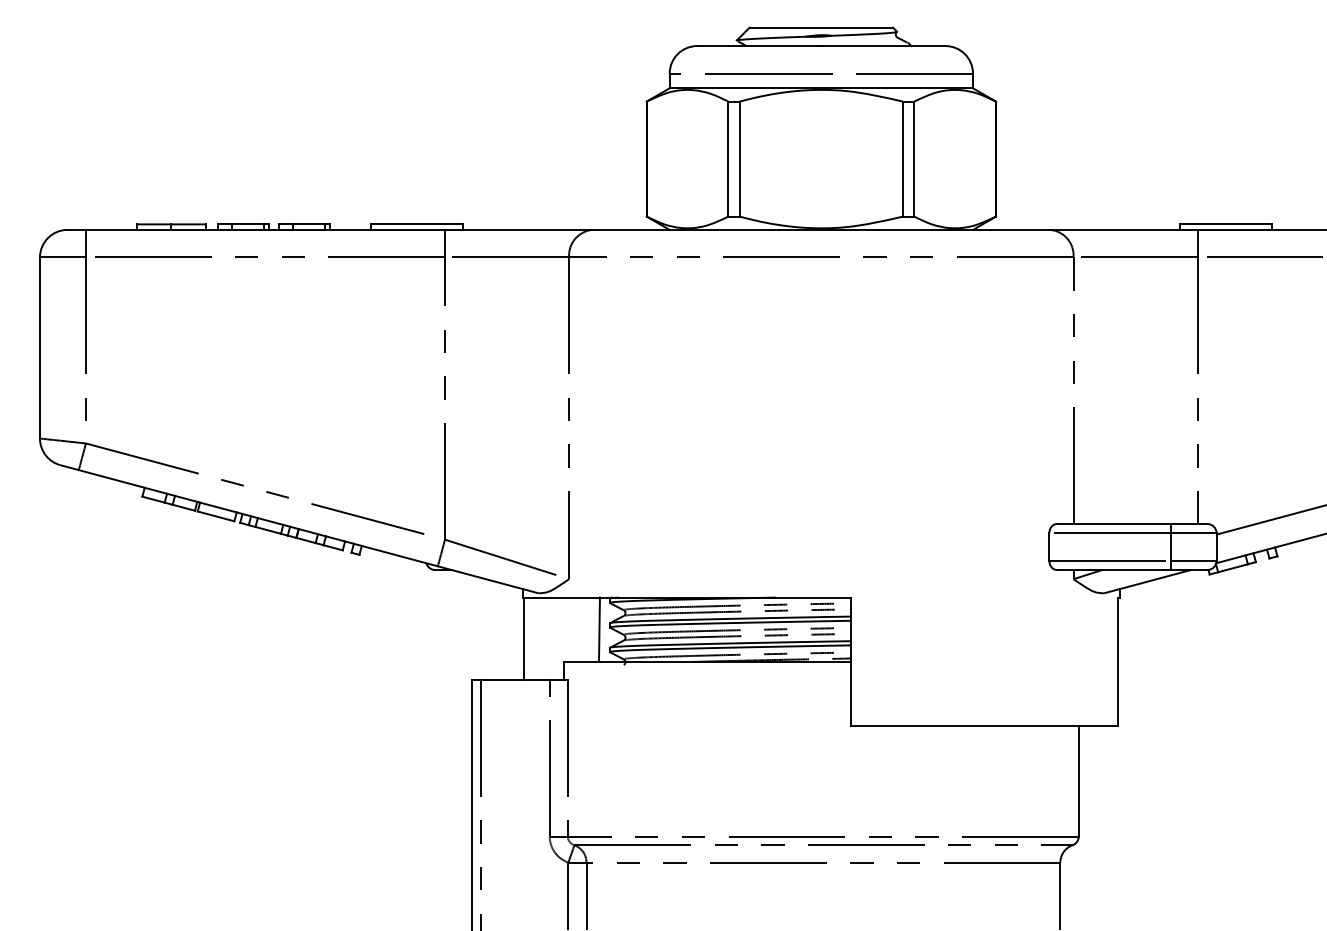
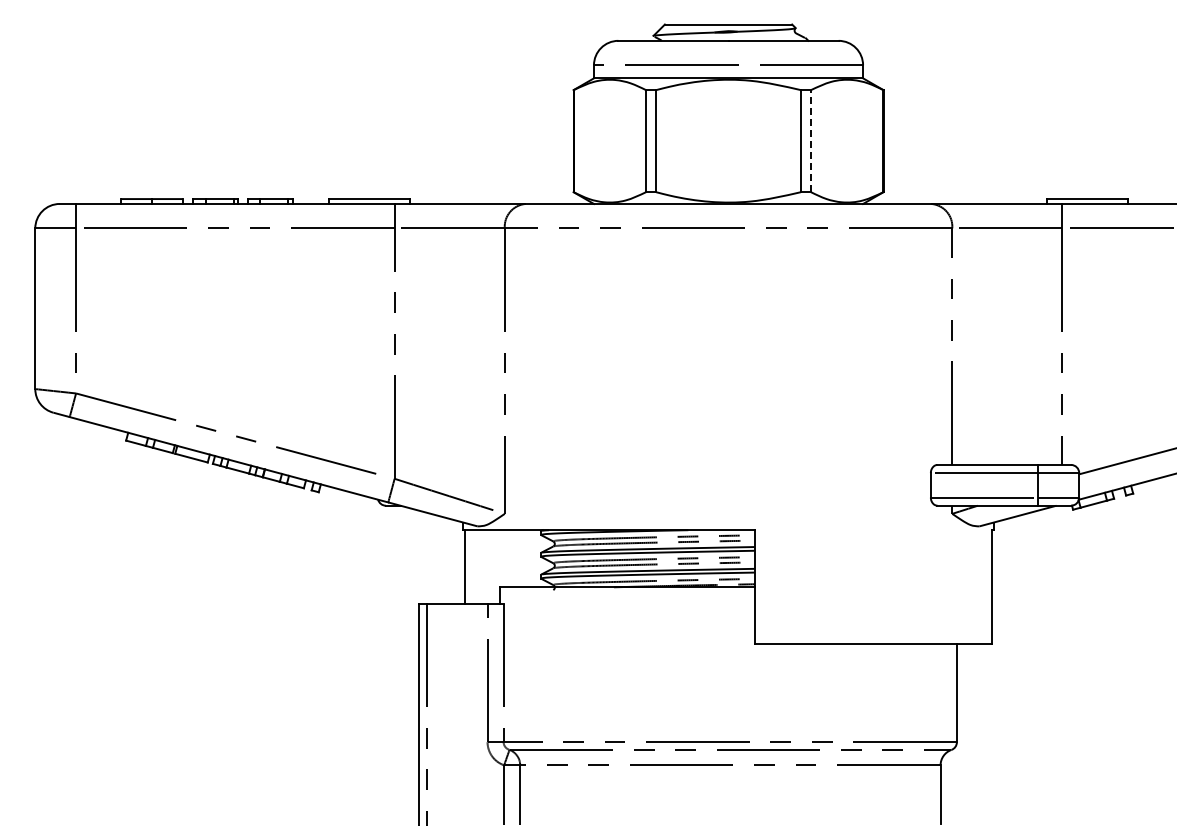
line: (914, 158) -> (811, 140), solid -> dashed
line: (599, 629) -> (531, 558), removed

